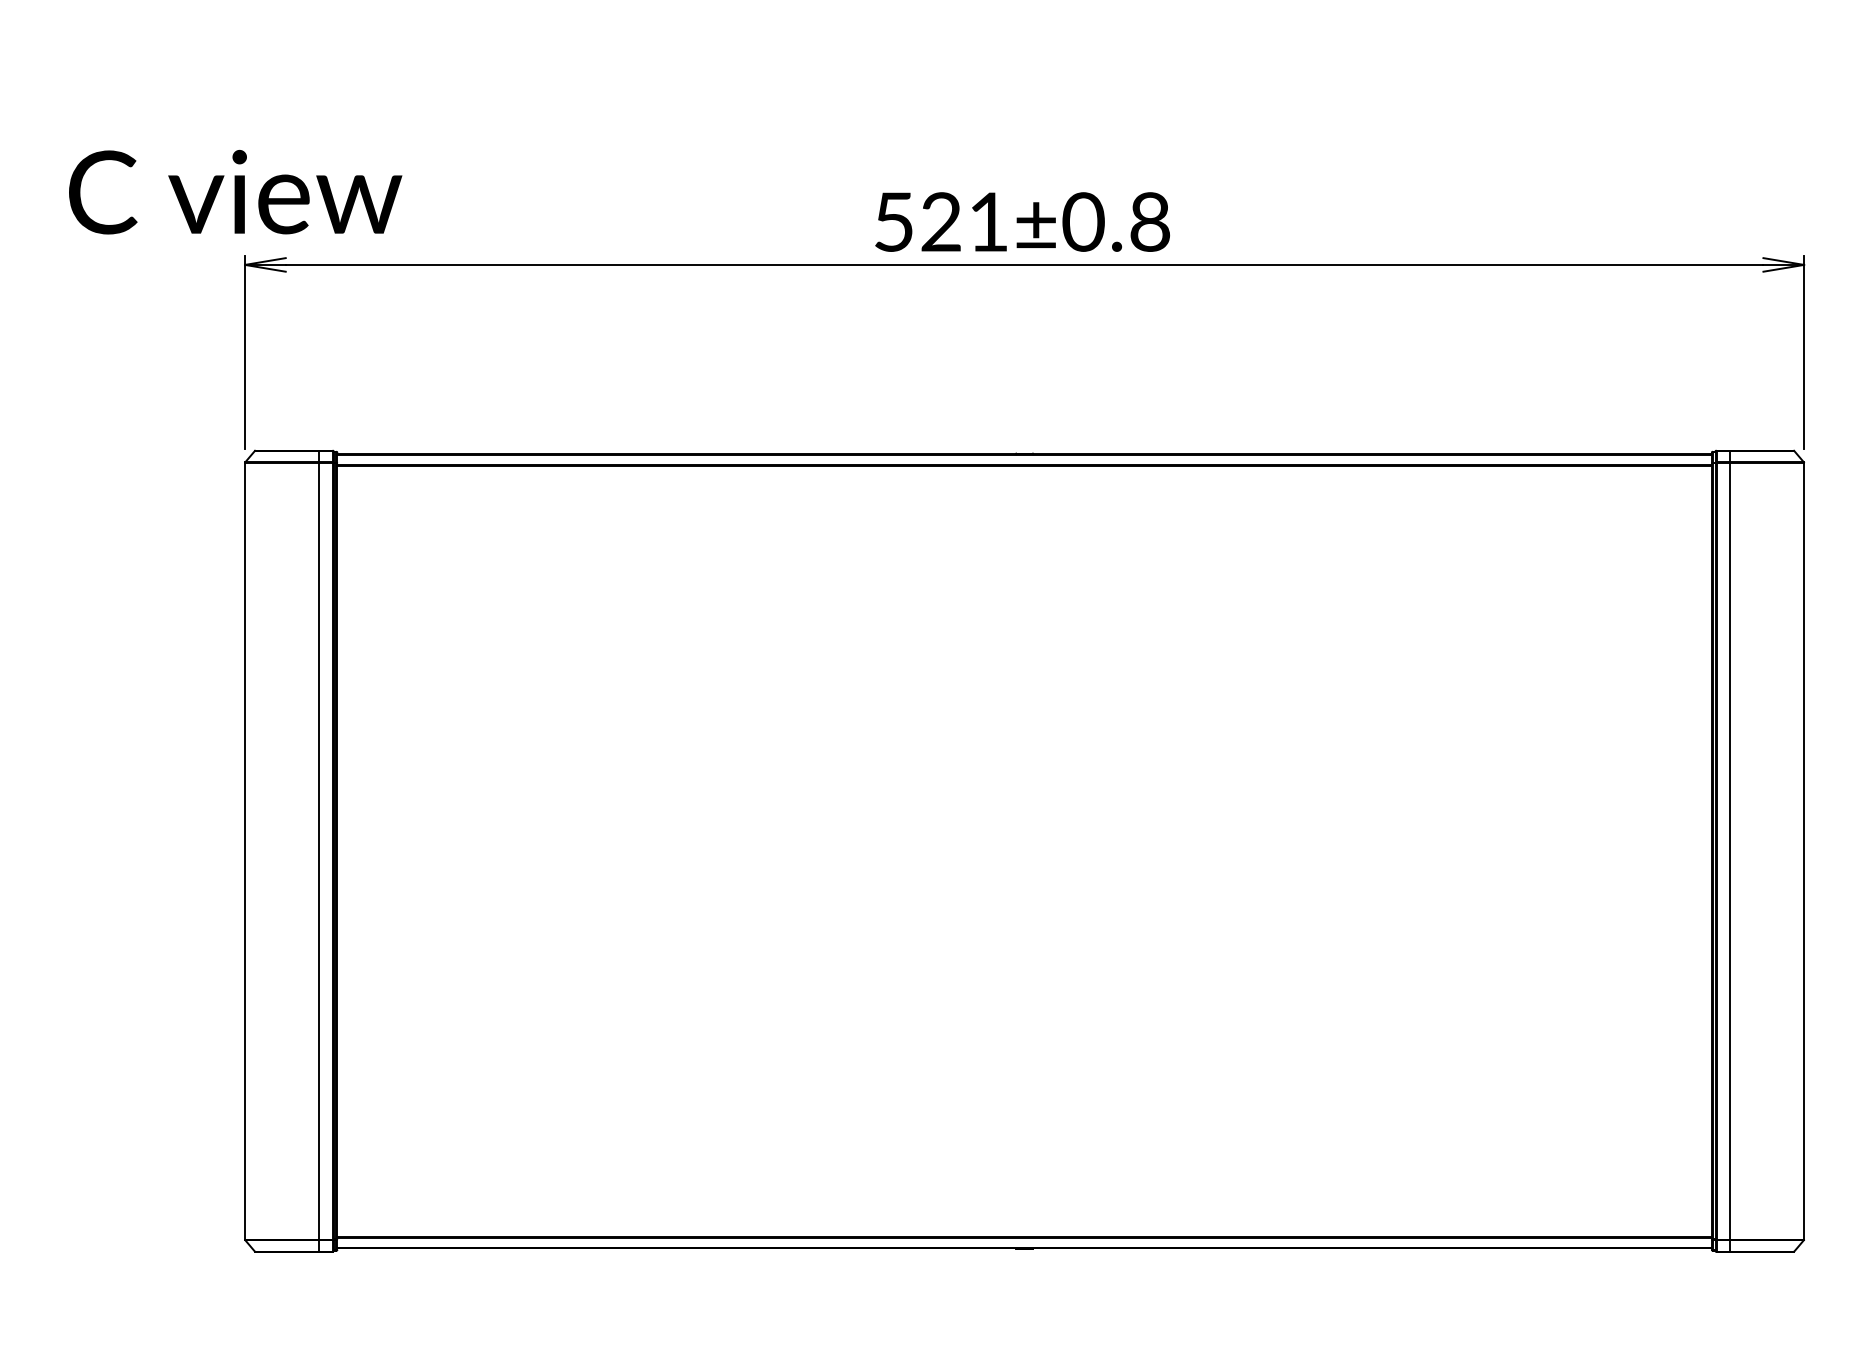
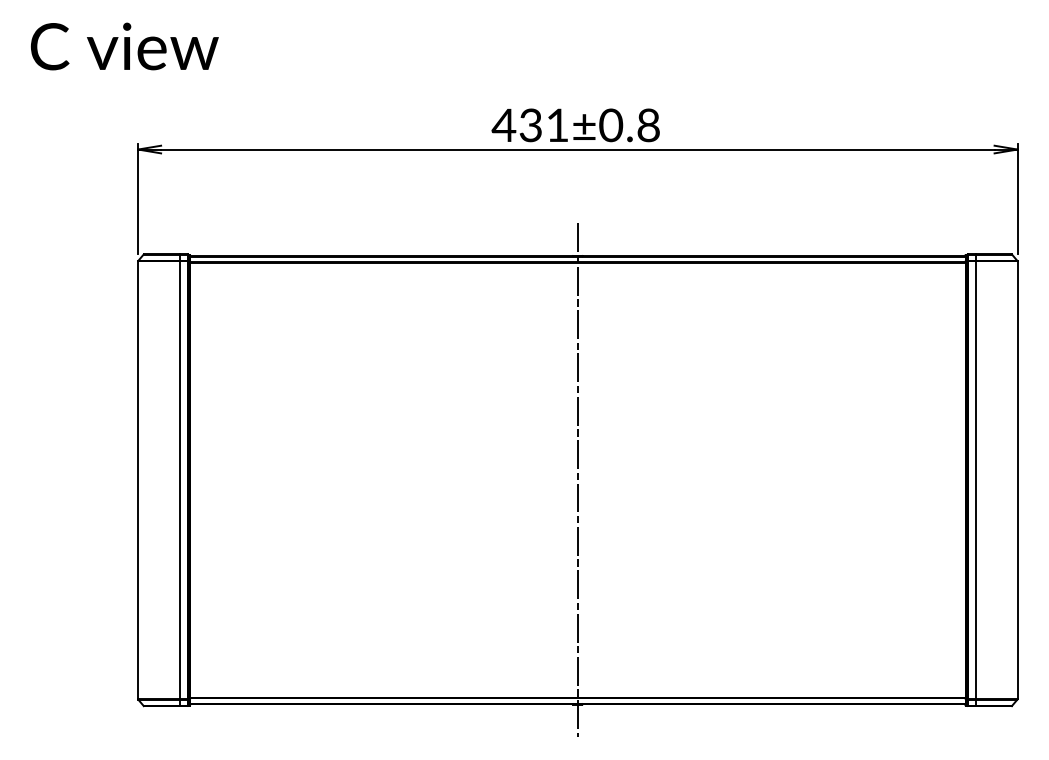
text: (234, 192) -> (124, 46), moved
text: (915, 222) -> (516, 125), 521±0.8 -> 431±0.8
line: (1023, 851) -> (577, 480), added

